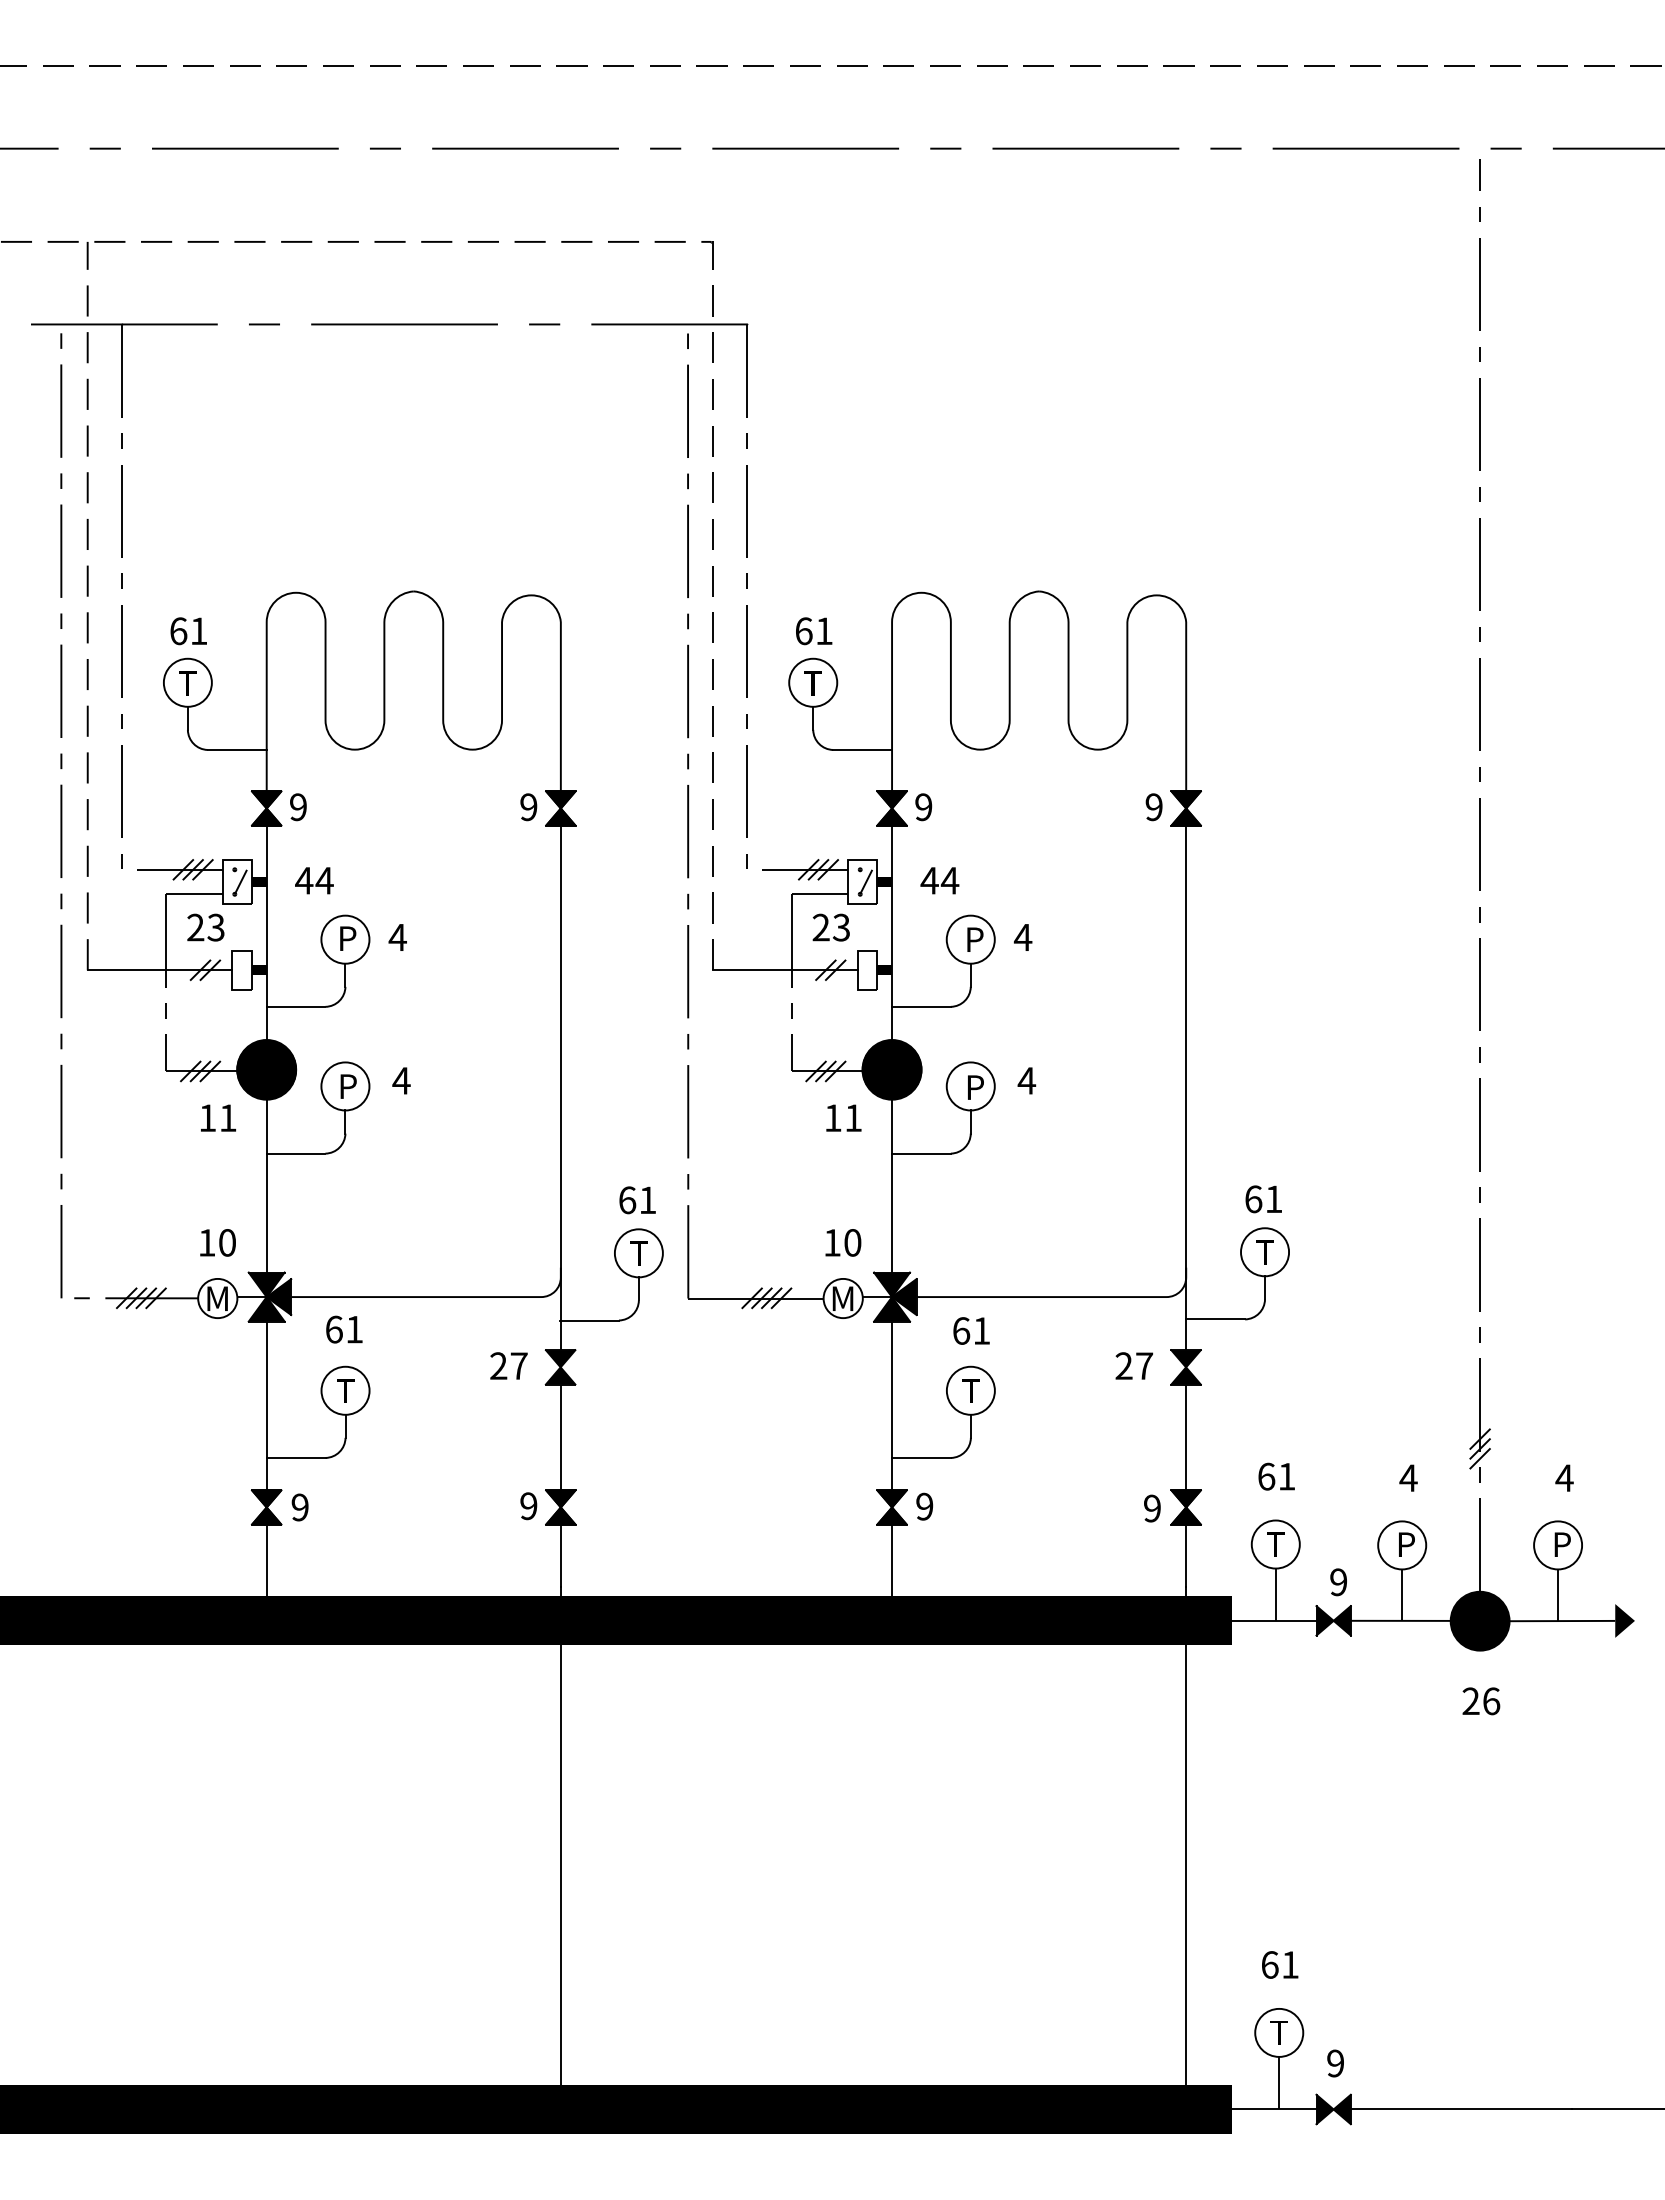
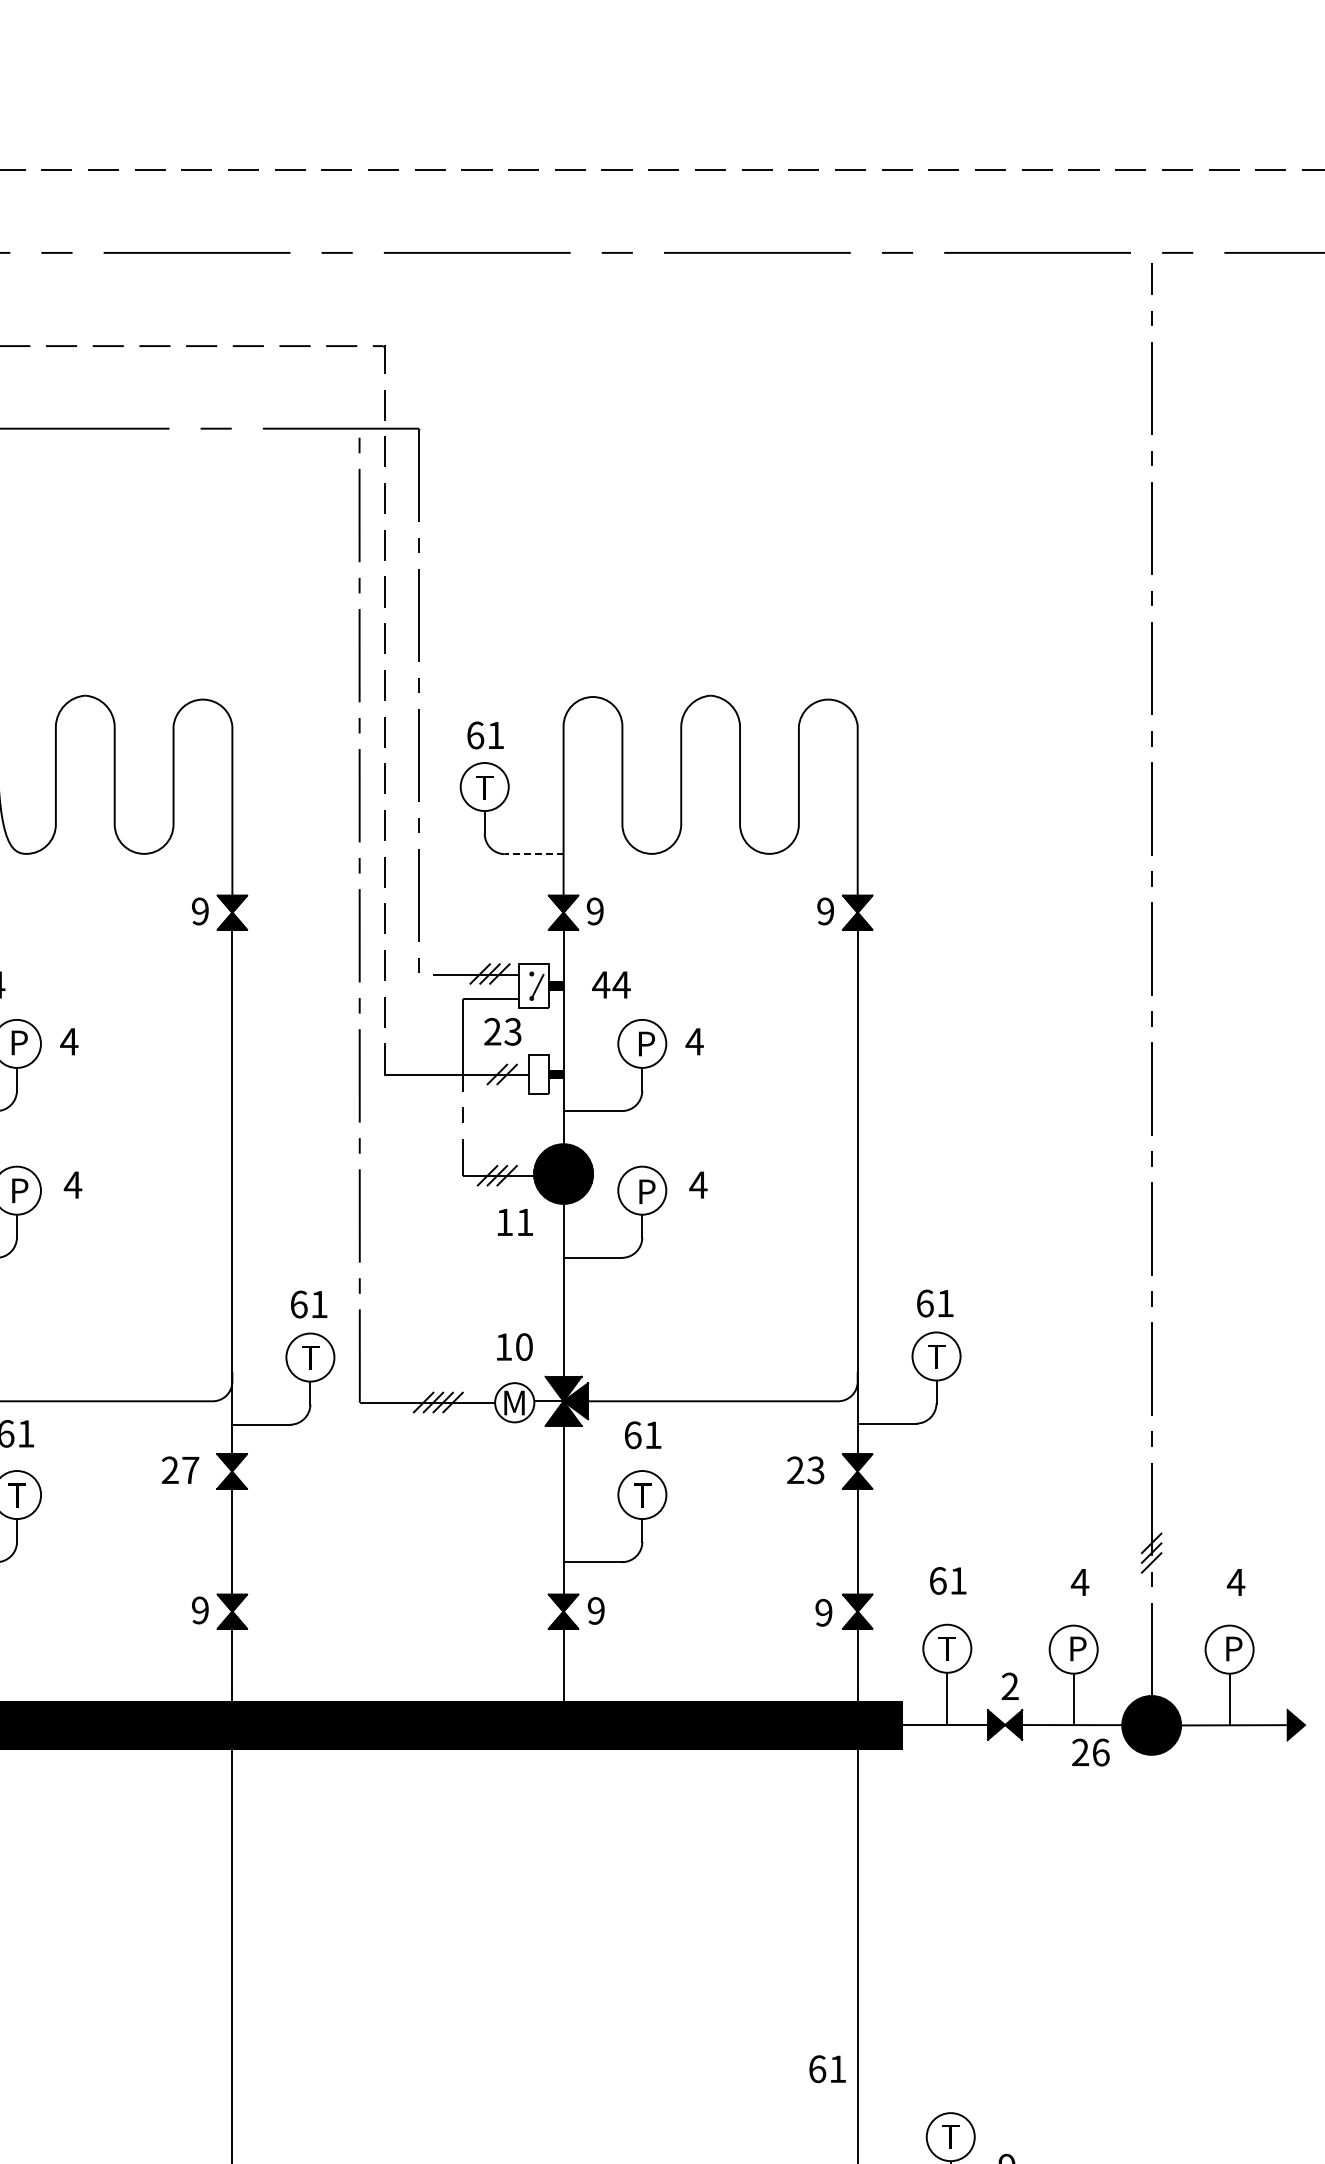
line: (862, 749) -> (534, 853), solid -> dashed
text: (1144, 1365) -> (816, 1469), 27 -> 23
text: (1338, 1582) -> (1010, 1686), 9 -> 2
text: (1481, 1701) -> (1091, 1752), moved
text: (1280, 1964) -> (828, 2068), moved

